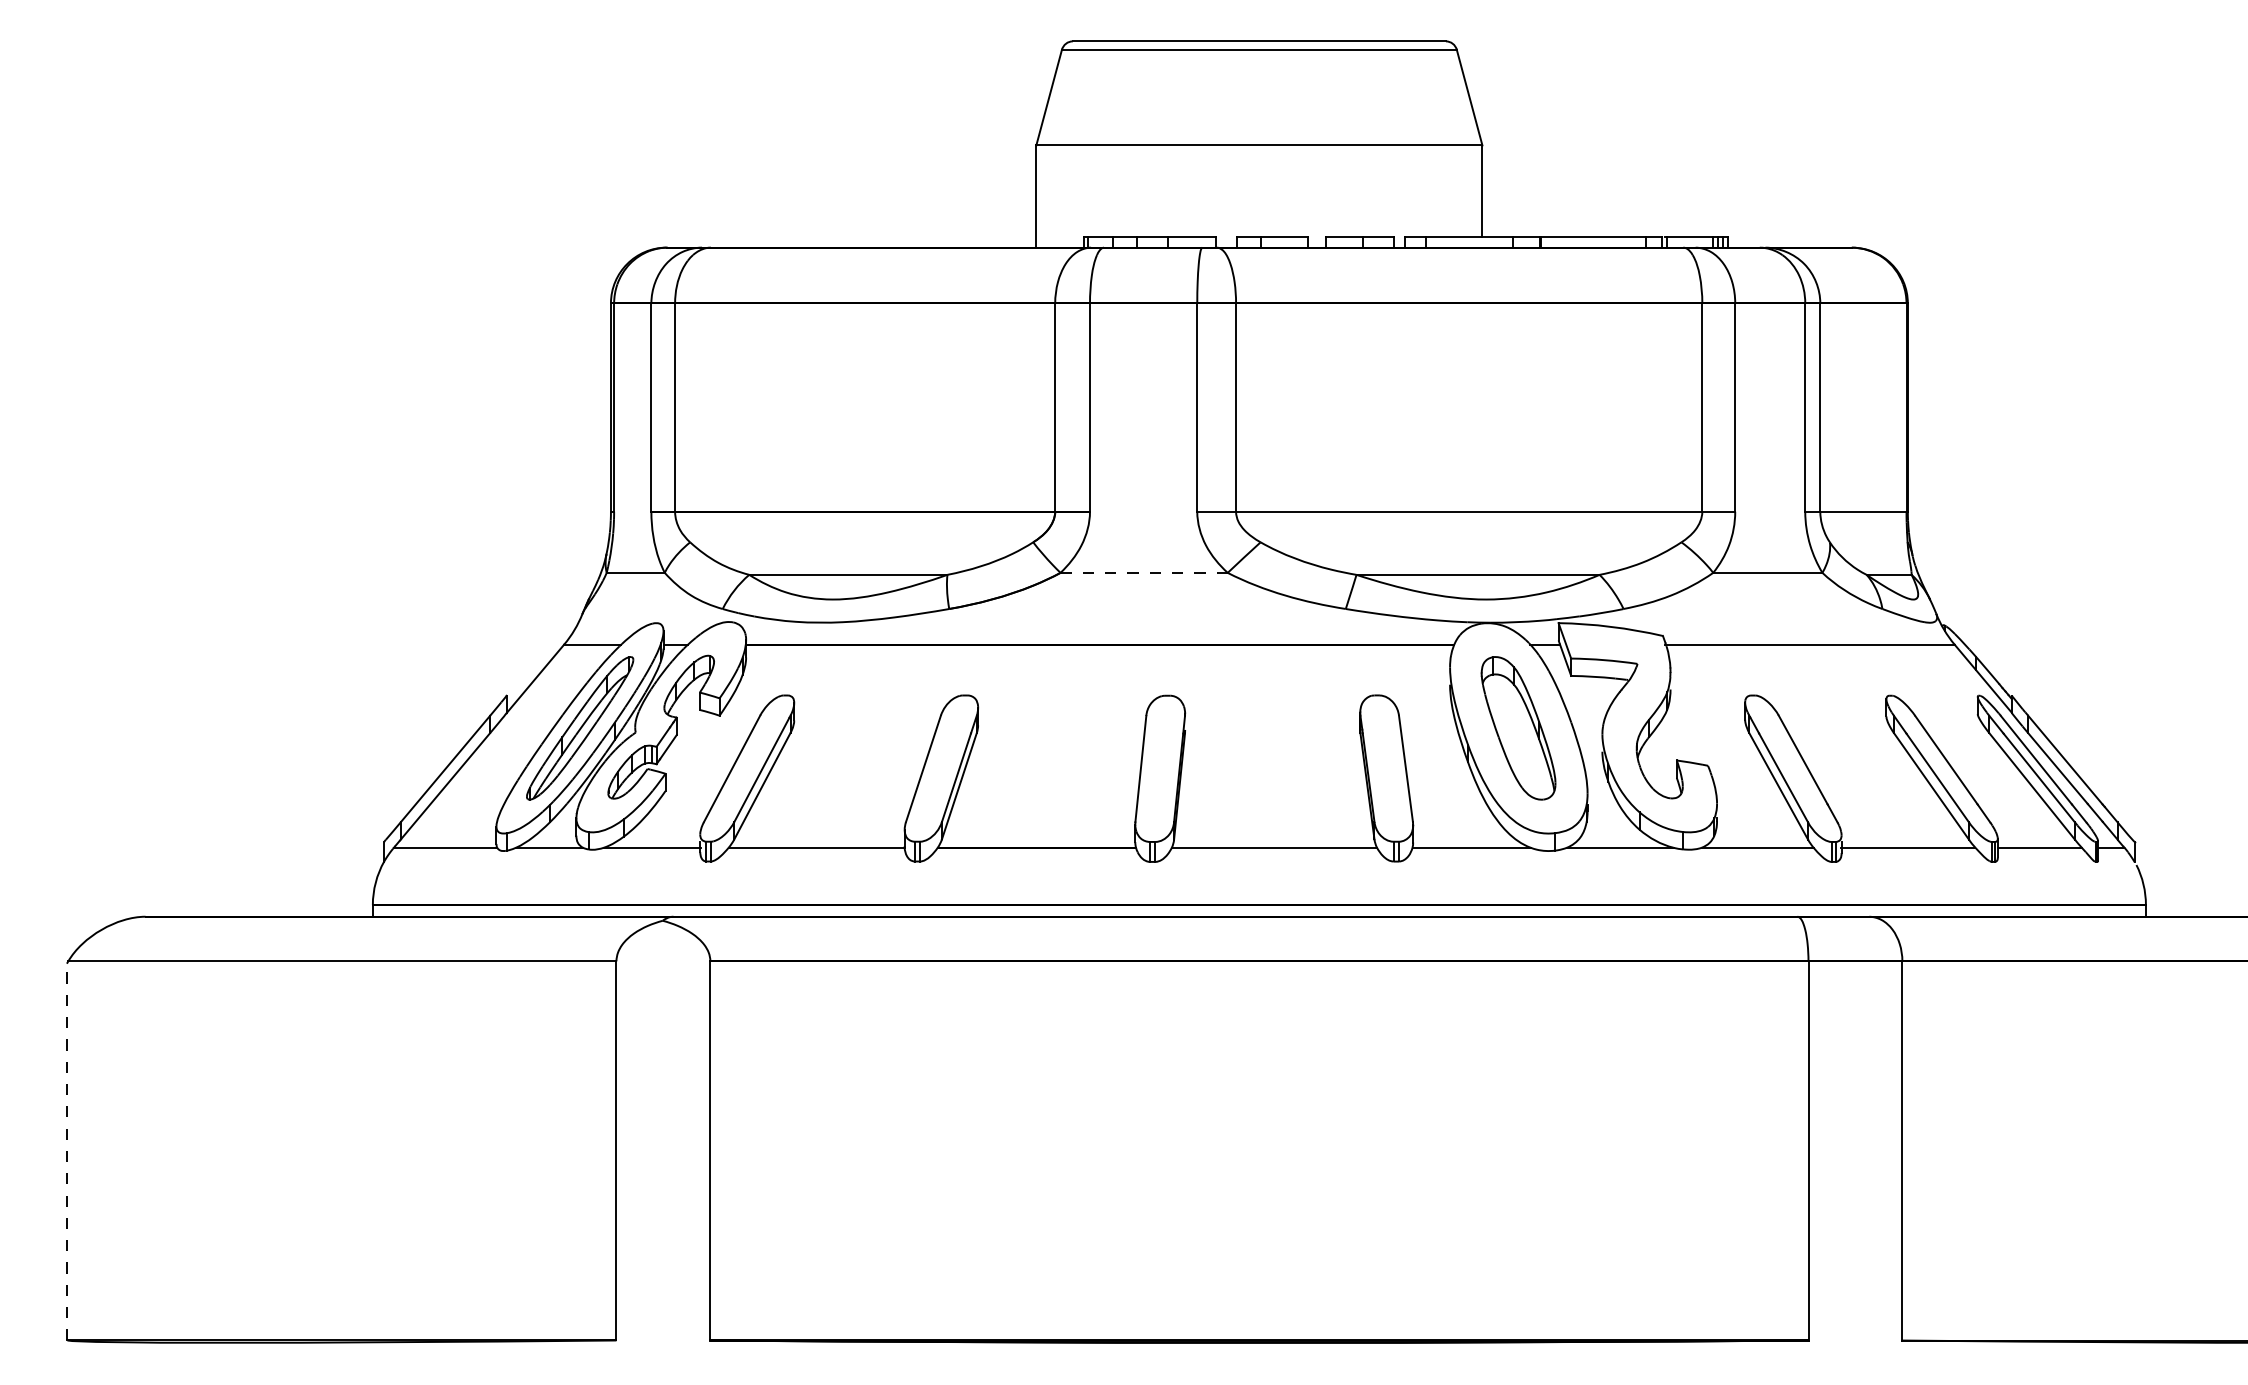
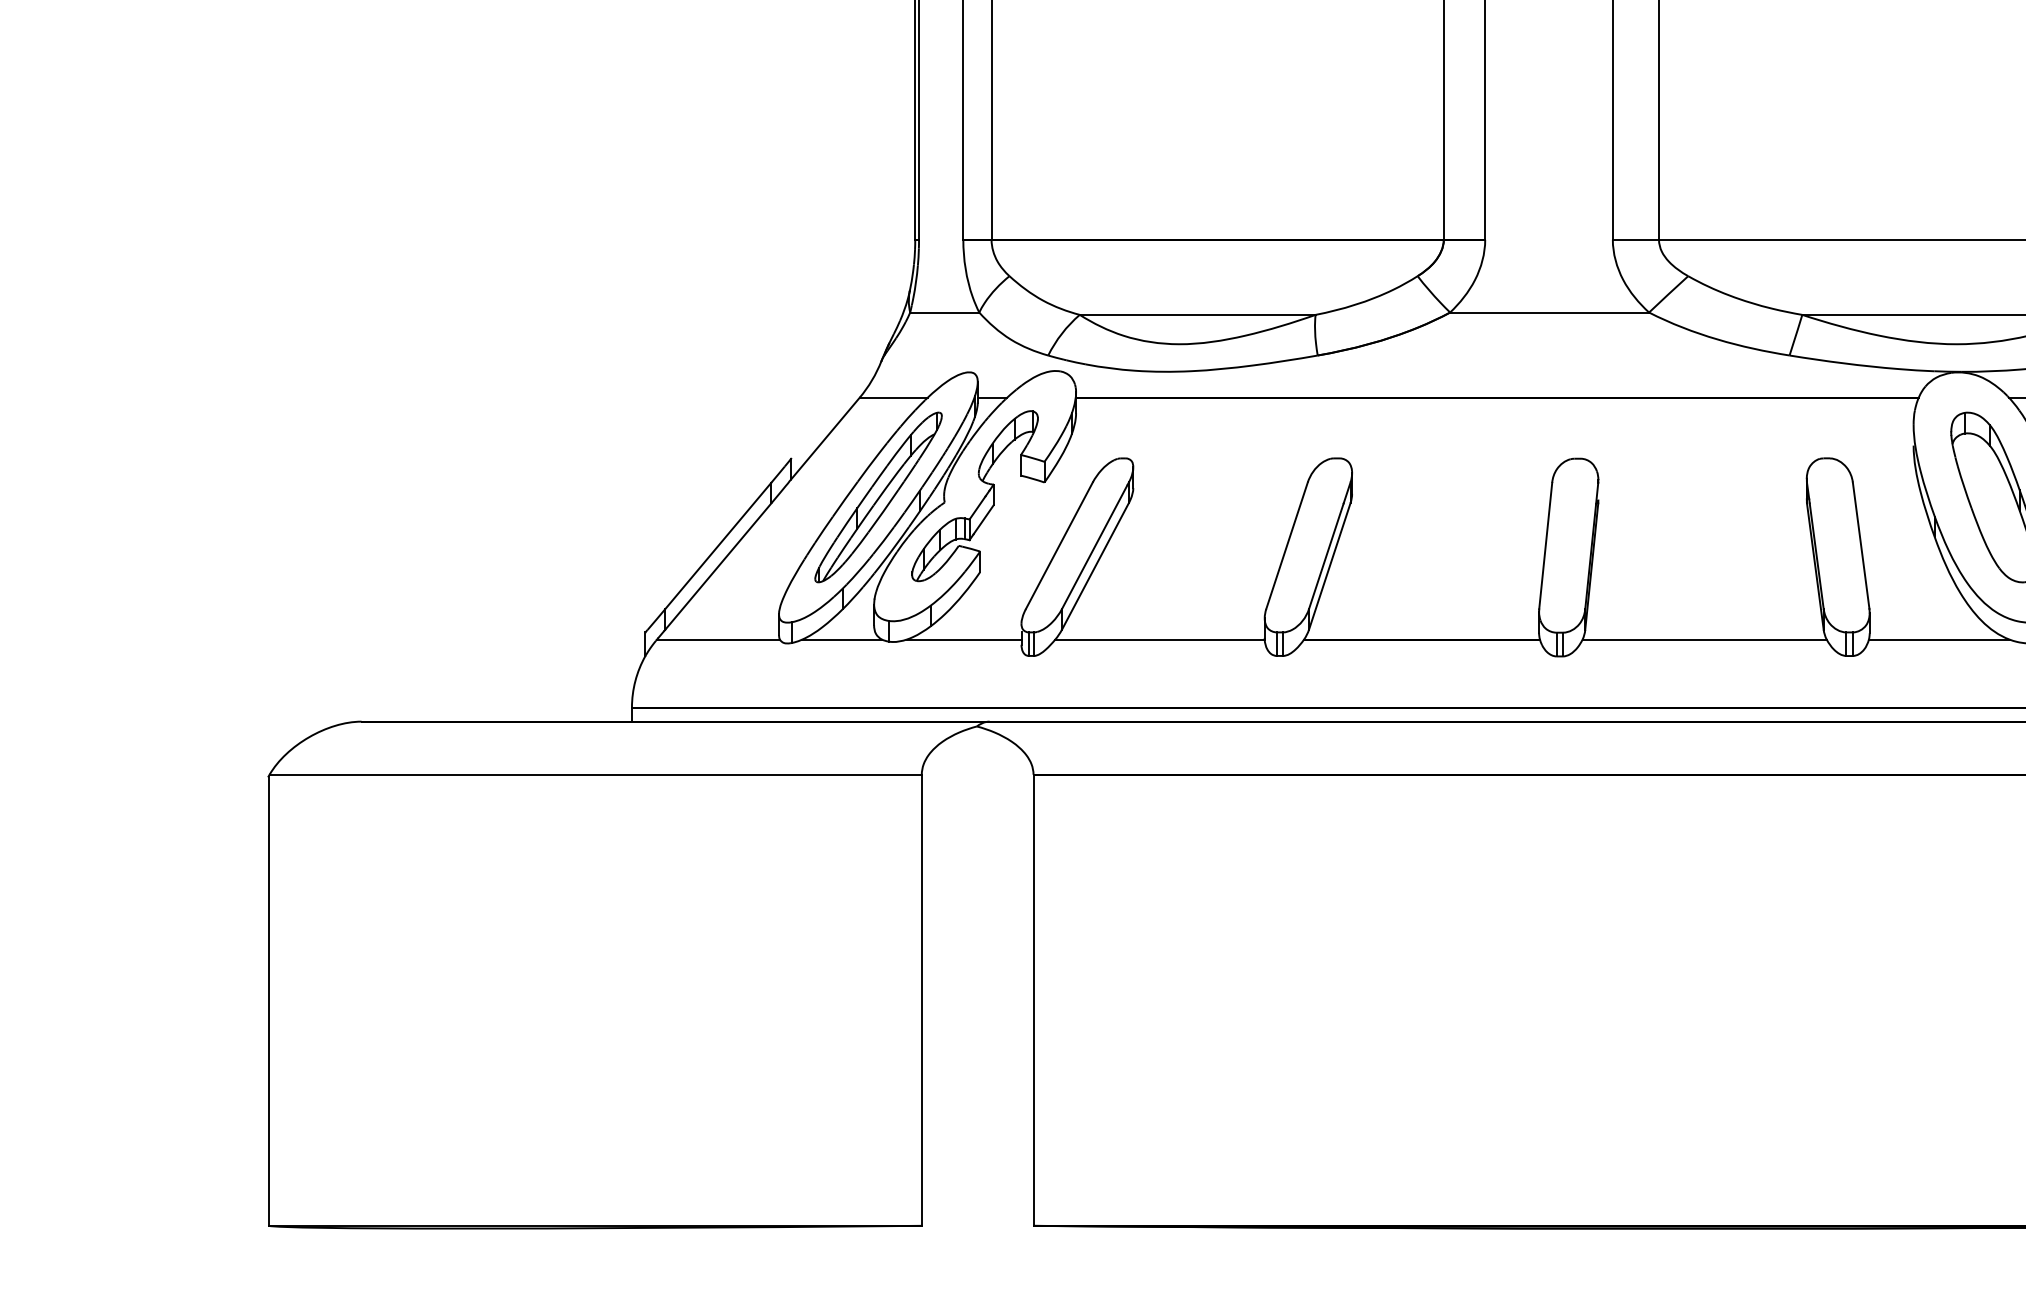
line: (1144, 572) -> (1550, 312), dashed -> solid
line: (67, 1151) -> (268, 1000), dashed -> solid

